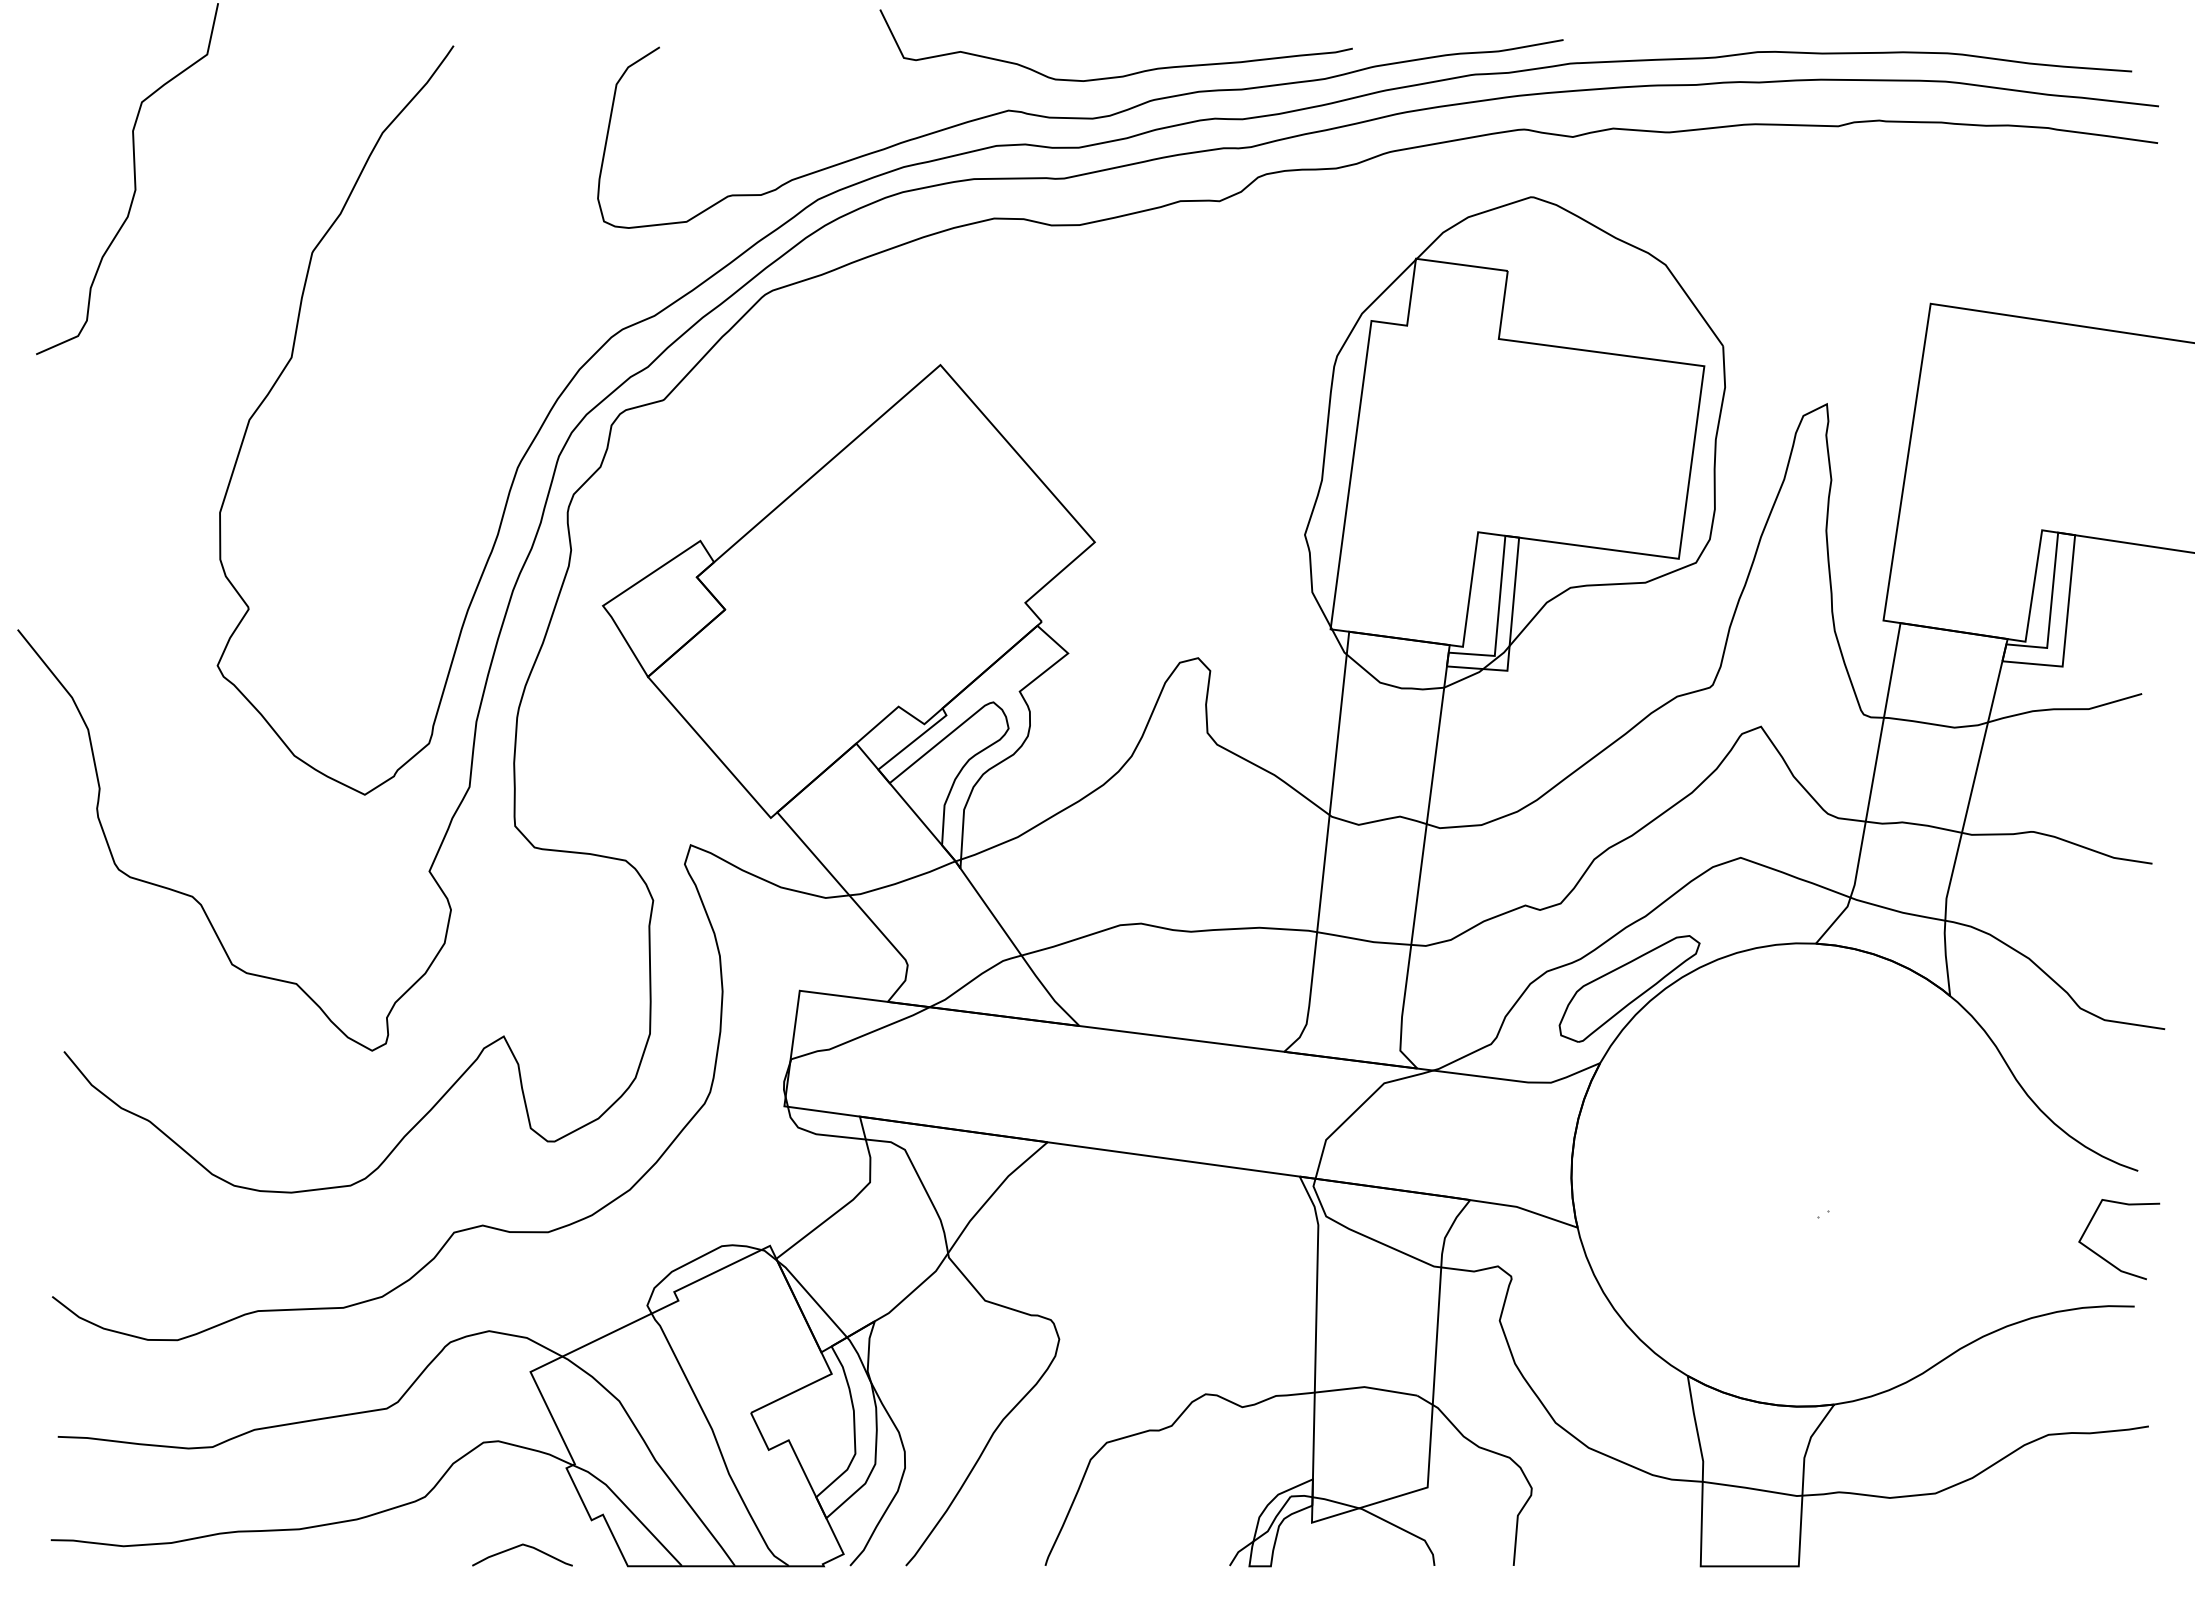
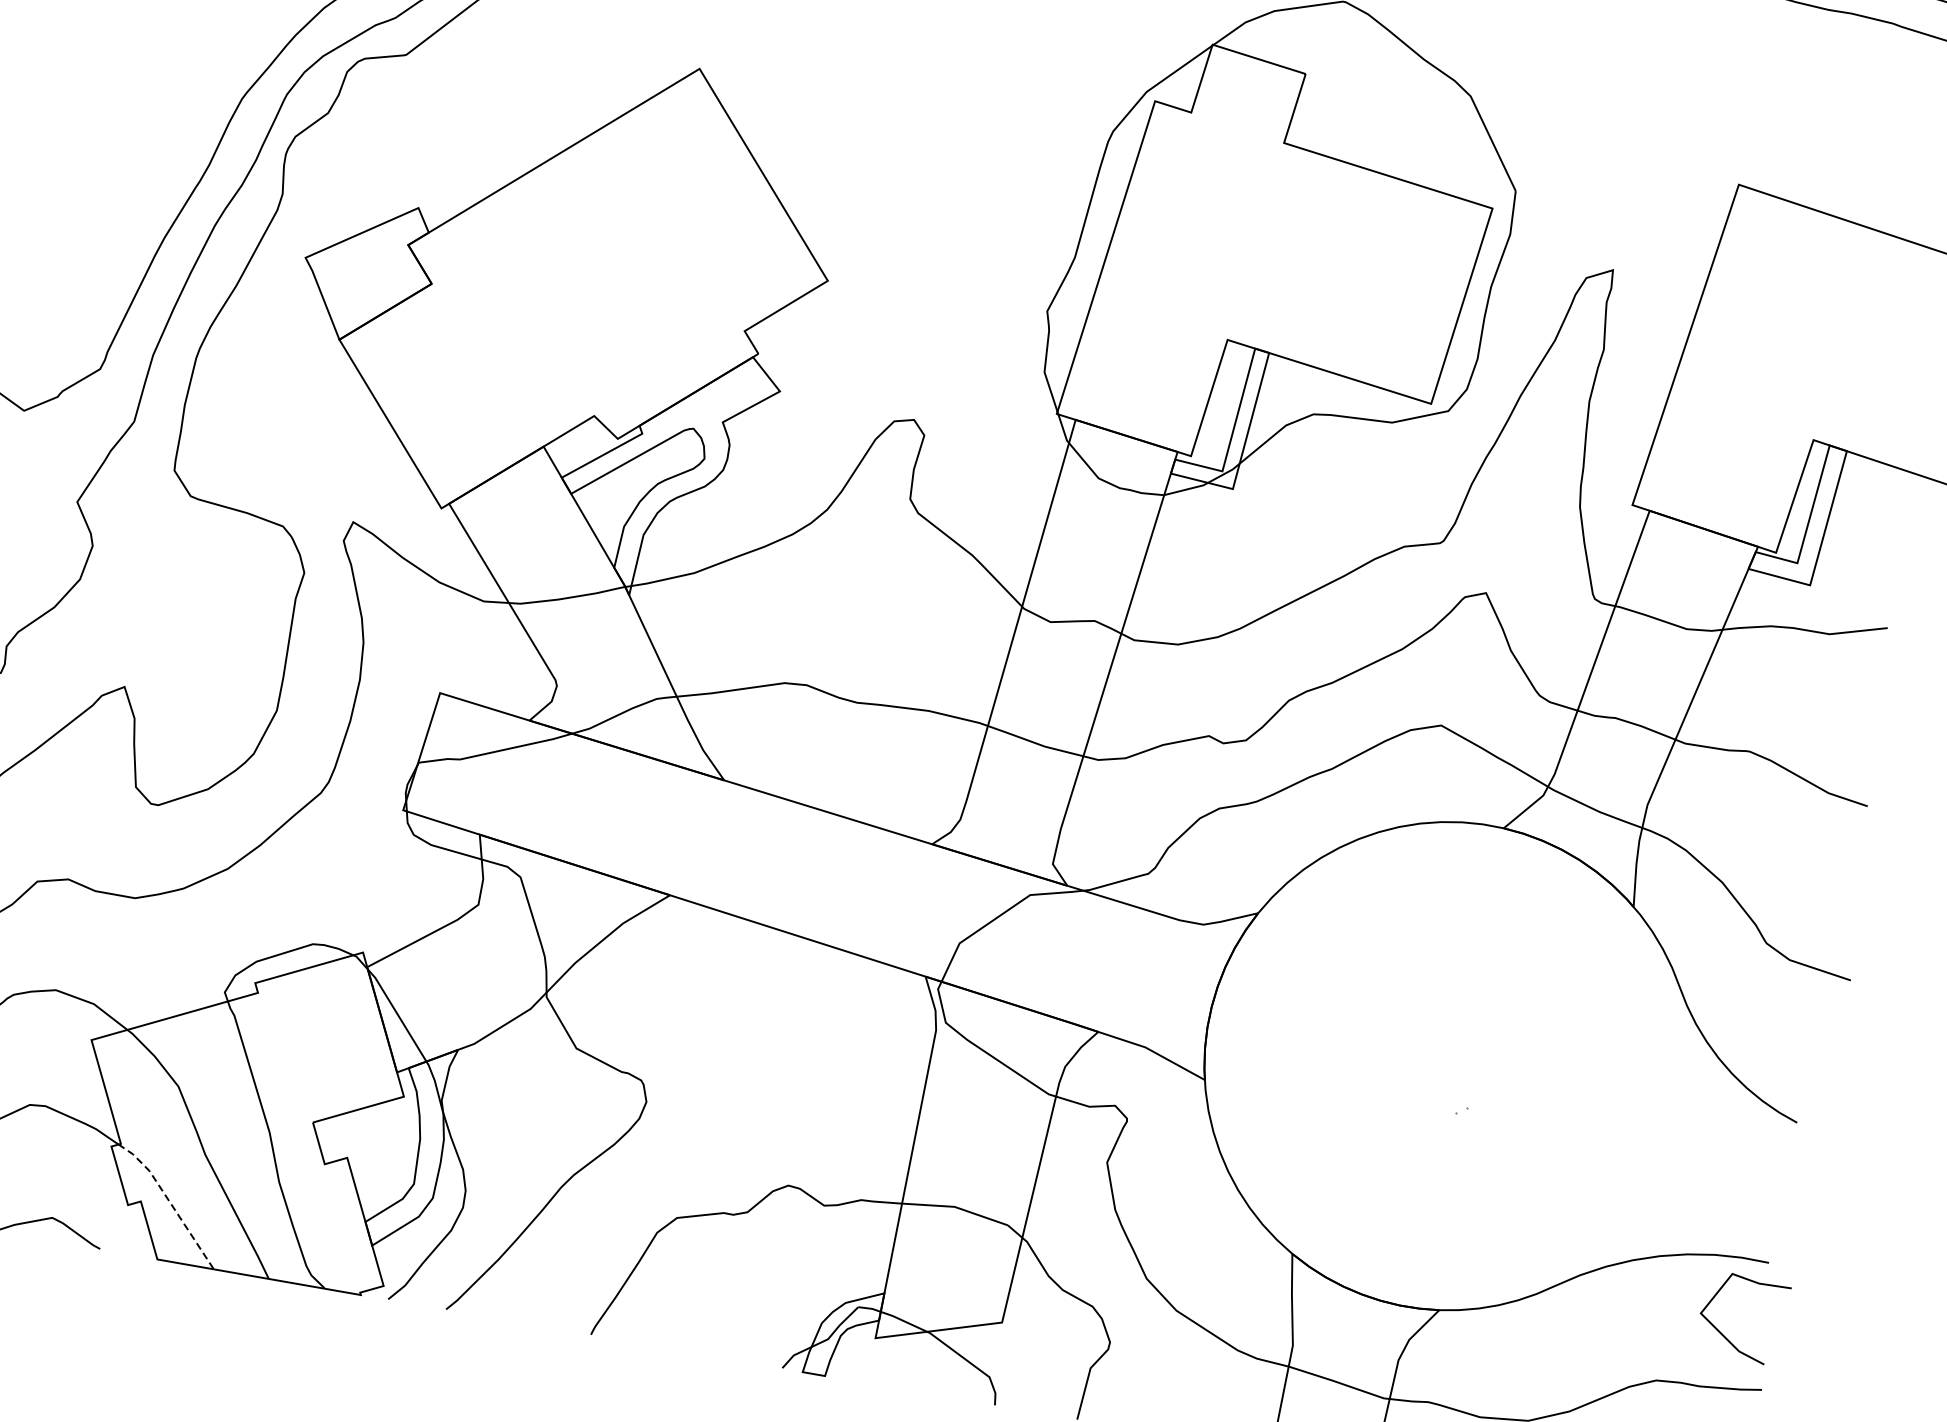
part: (1629, 988) -> (1302, 841), removed
curve: (2106, 1259) -> (1725, 1336), moved
line: (629, 1510) -> (169, 1201), solid -> dashed

